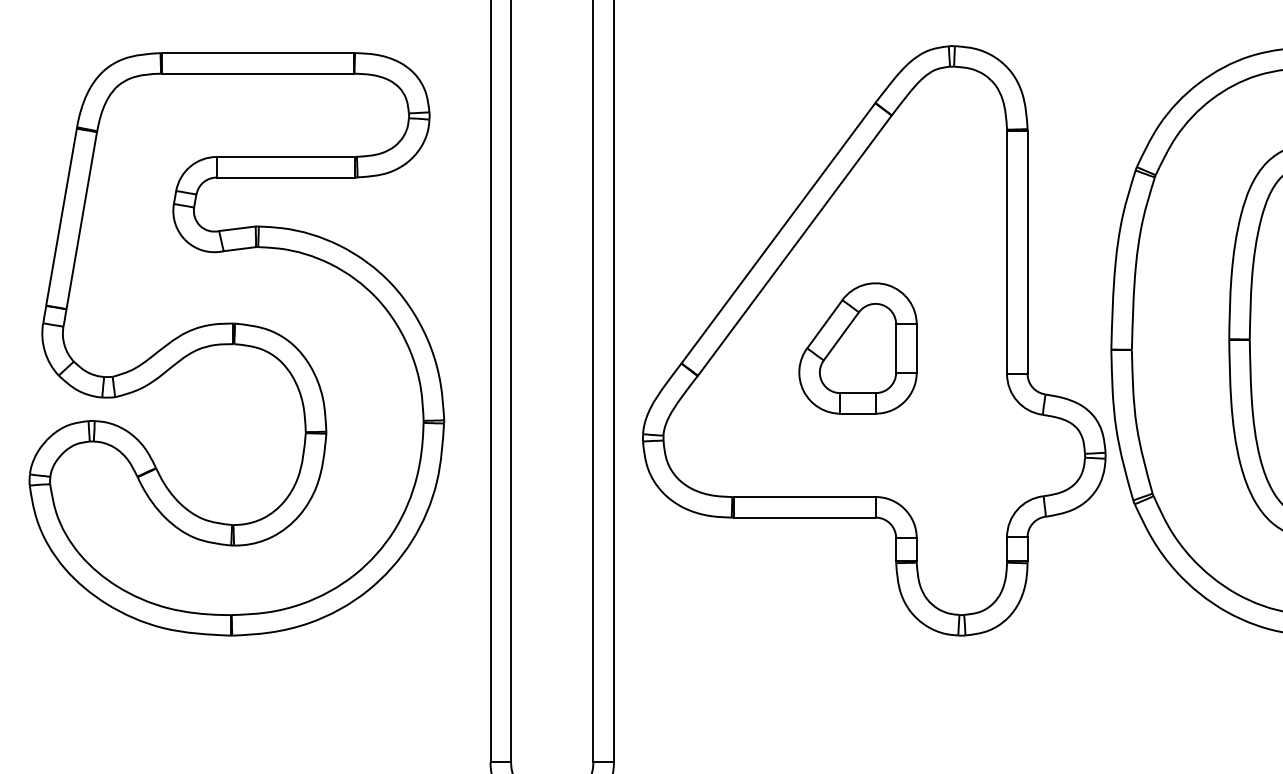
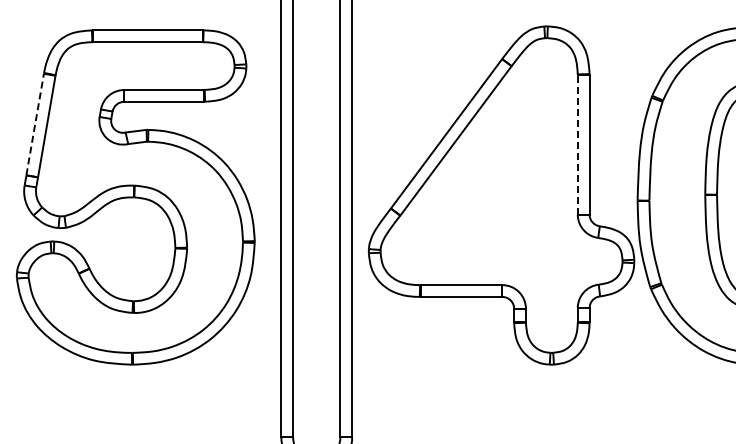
line: (62, 217) -> (35, 124), solid -> dashed
line: (1006, 251) -> (577, 144), solid -> dashed
part: (856, 347) -> (491, 199), removed

